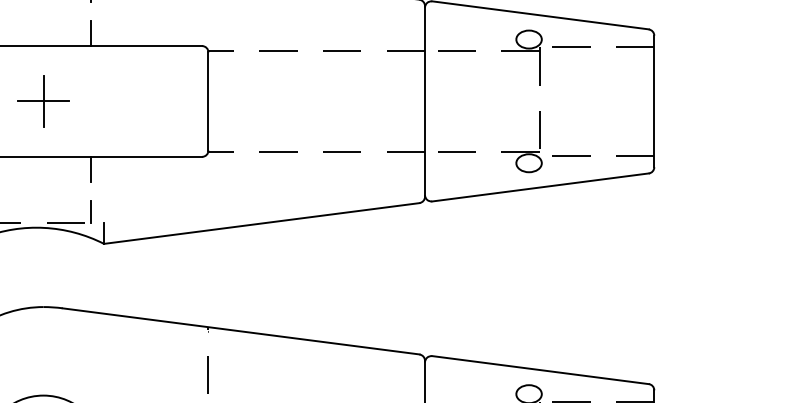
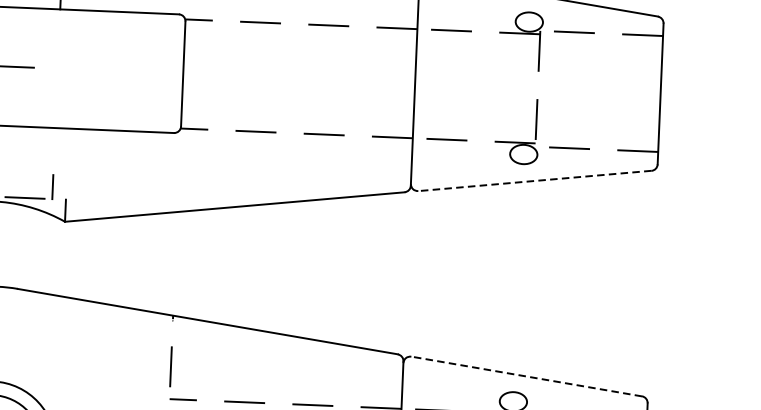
line: (43, 101) -> (6, 66), removed
line: (91, 168) -> (54, 140), removed
line: (540, 187) -> (534, 180), solid -> dashed
line: (540, 370) -> (526, 376), solid -> dashed

